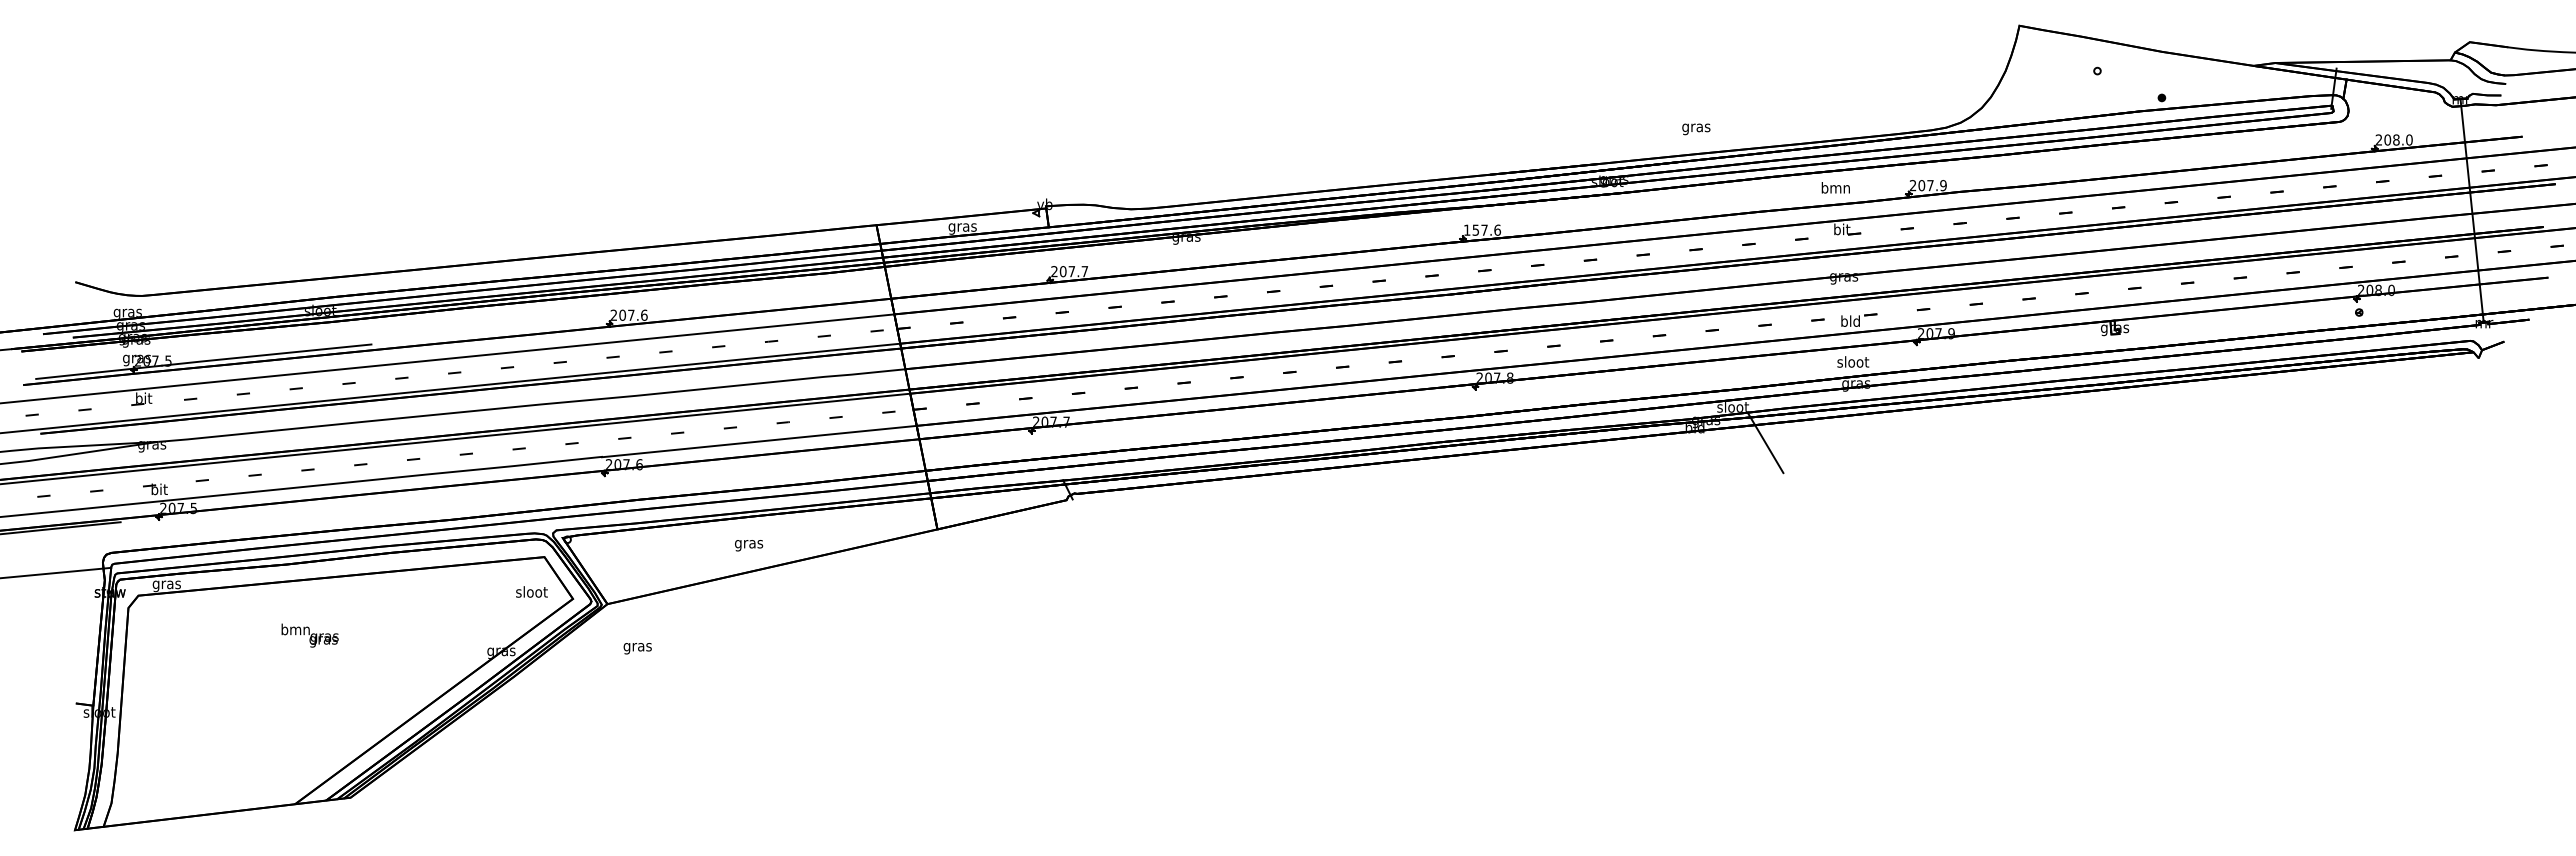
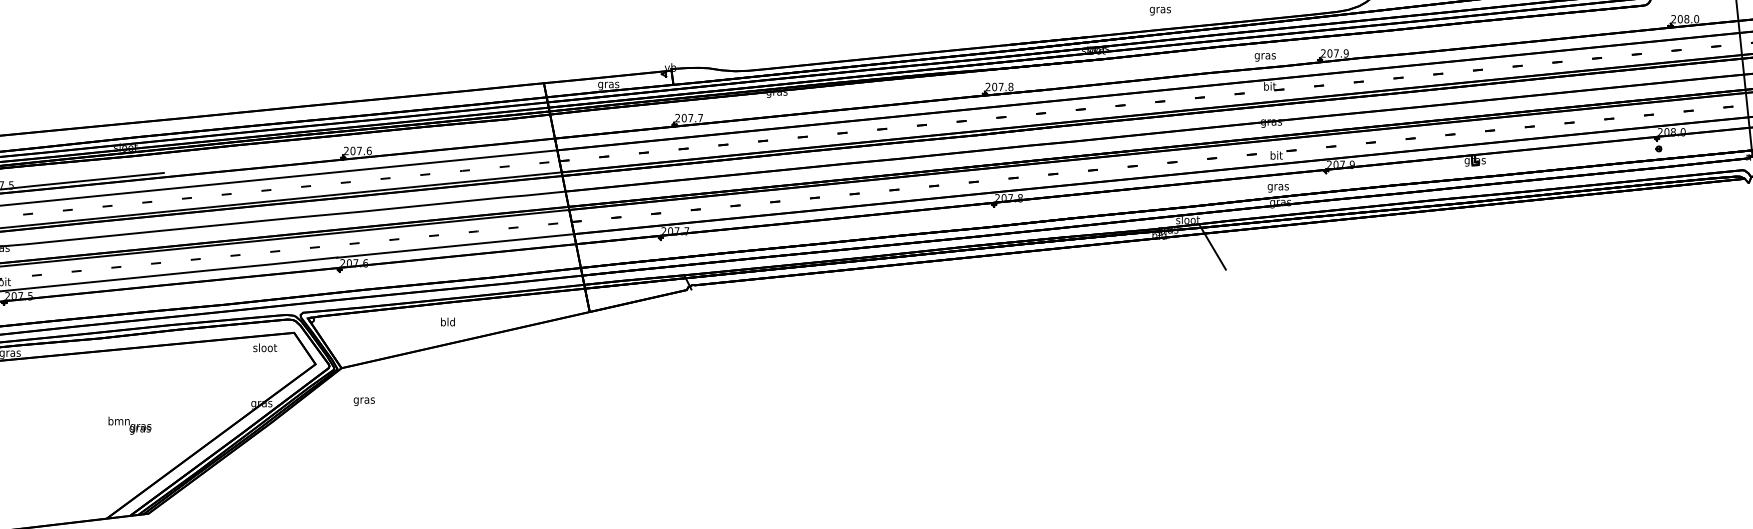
text: (1835, 189) -> (1265, 56), bmn -> gras
text: (1482, 229) -> (999, 86), 157.6 -> 207.8
text: (1850, 320) -> (1276, 154), bld -> bit
text: (1853, 363) -> (1278, 187), sloot -> gras
text: (749, 543) -> (448, 322), gras -> bld
text: (531, 591) -> (264, 347), moved
text: (309, 635) -> (129, 425), moved

